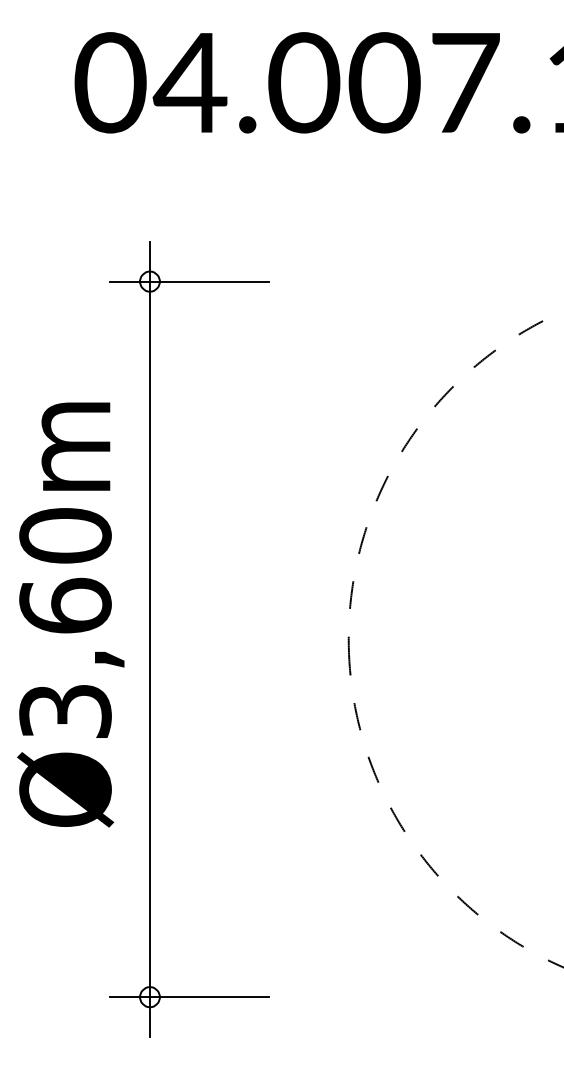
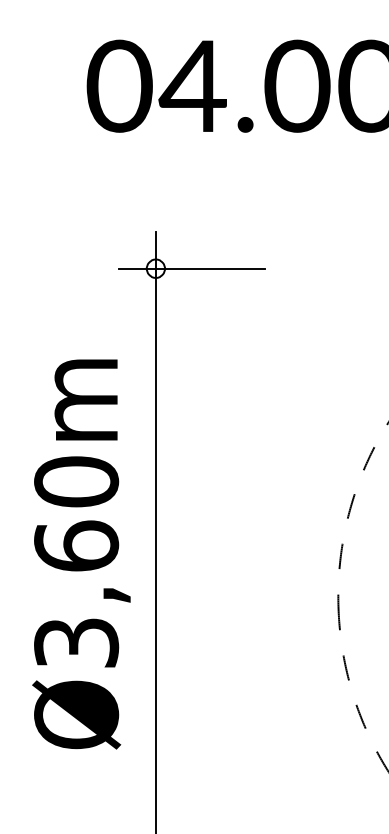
text: (70, 614) -> (81, 554), moved

